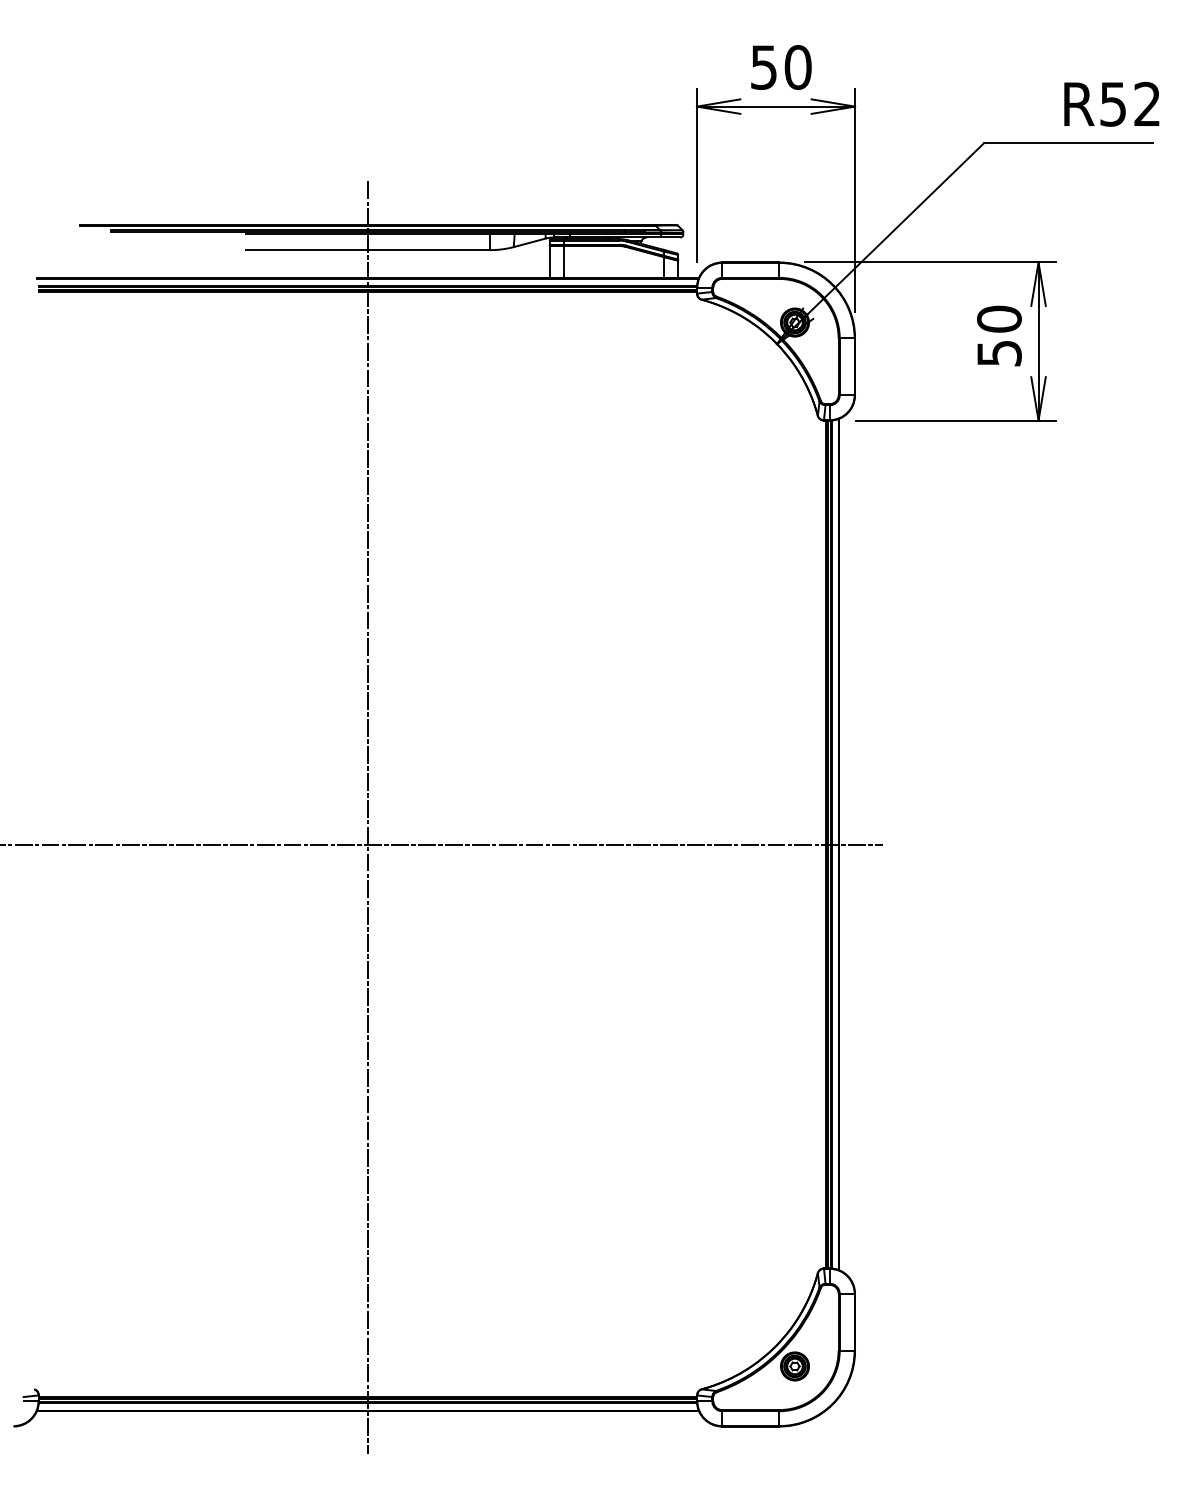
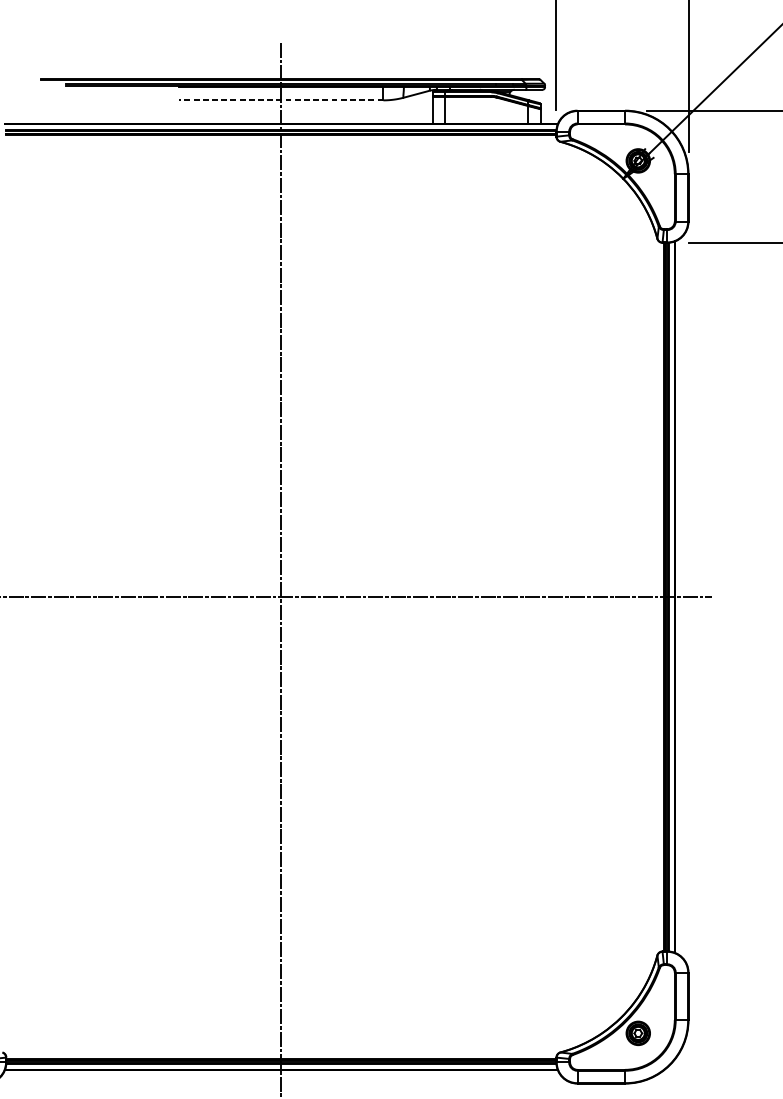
line: (367, 250) -> (281, 100), solid -> dashed

